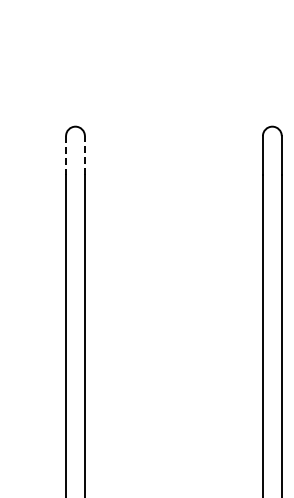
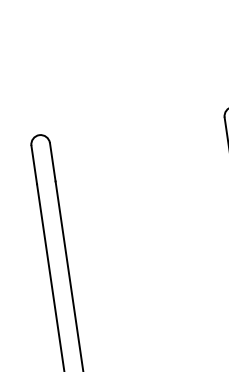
line: (66, 155) -> (34, 164), dashed -> solid
line: (84, 155) -> (52, 162), dashed -> solid

